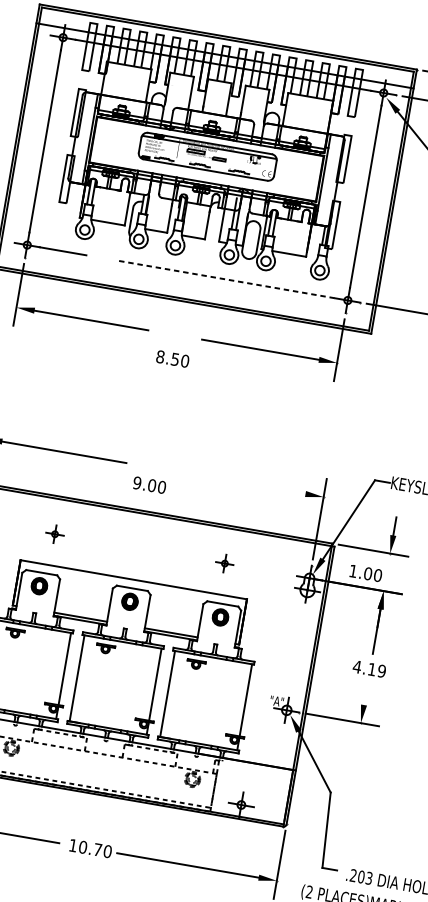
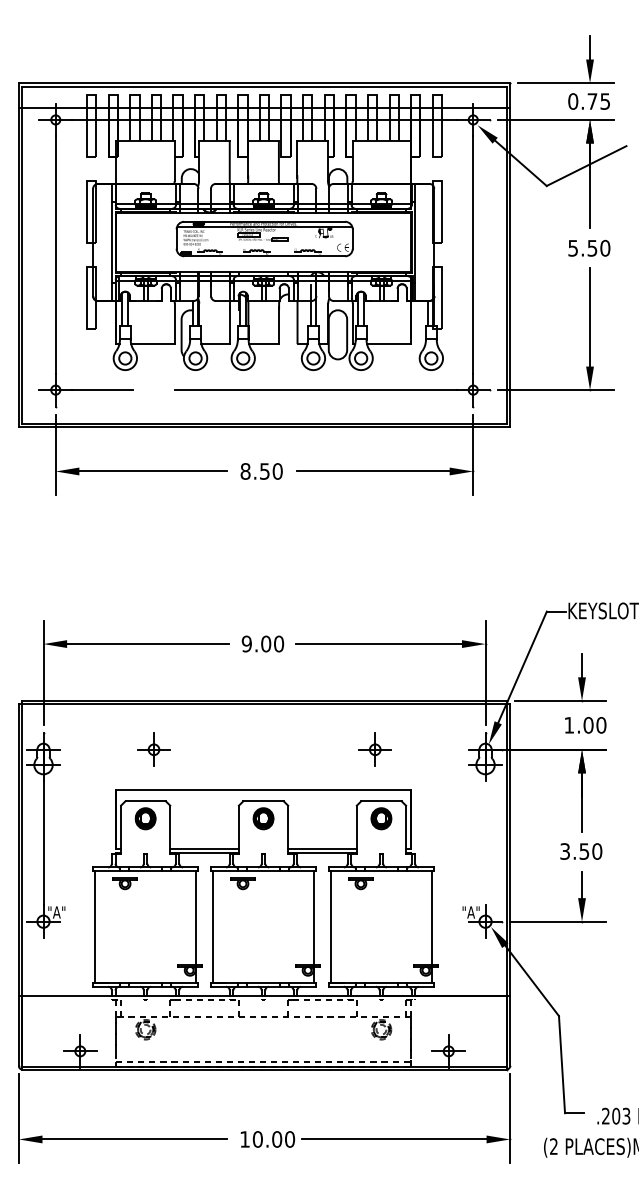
line: (227, 279) -> (316, 390), dashed -> solid
text: (172, 359) -> (261, 471), moved
line: (241, 483) -> (378, 644), added
text: (149, 484) -> (262, 643), moved
part: (54, 534) -> (153, 749), size x1.43
part: (224, 563) -> (374, 749), size x1.43
text: (365, 573) -> (585, 725), moved
text: (369, 669) -> (580, 851), 4.19 -> 3.50
line: (366, 694) -> (582, 884), added
text: (98, 849) -> (277, 1139), 10.70 -> 10.00

